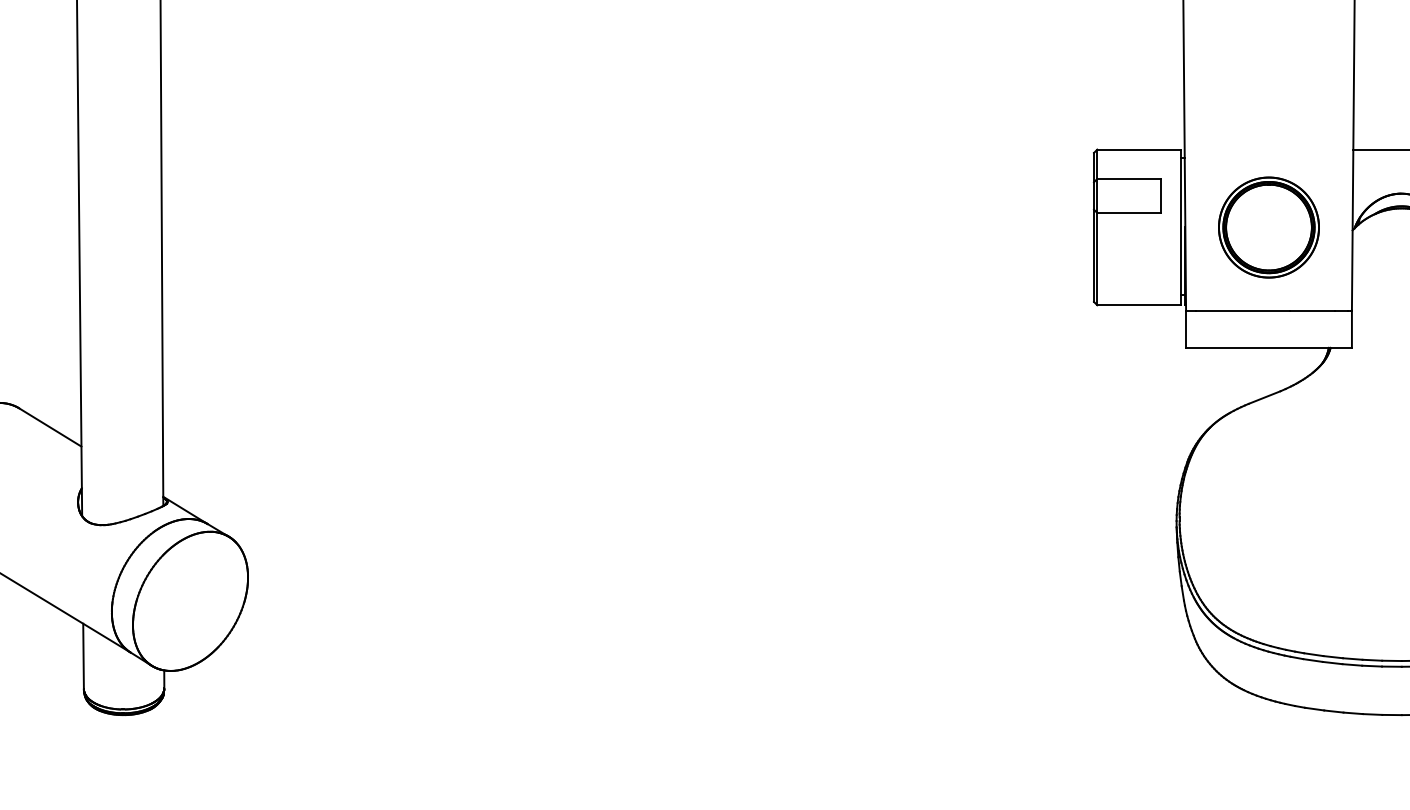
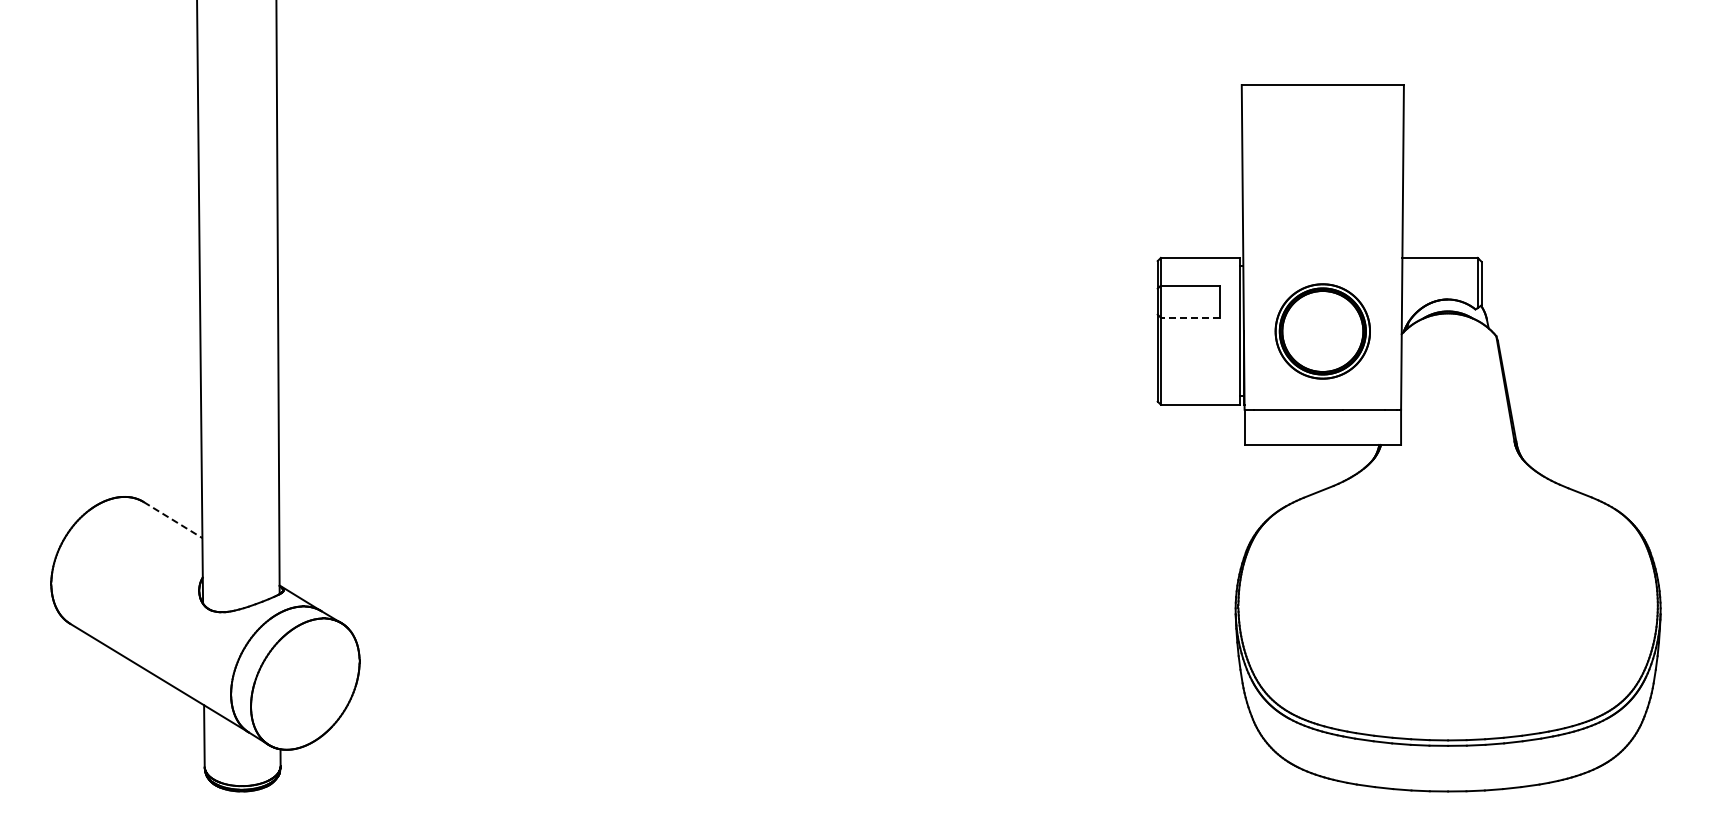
line: (1128, 212) -> (1190, 317), solid -> dashed
line: (50, 427) -> (173, 520), solid -> dashed

